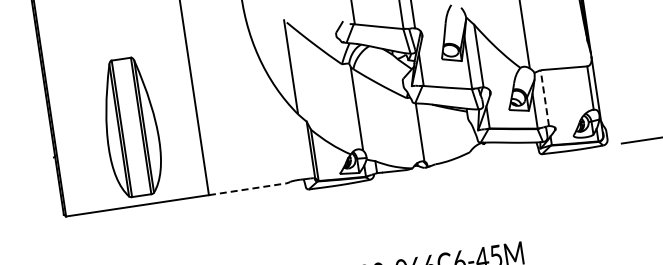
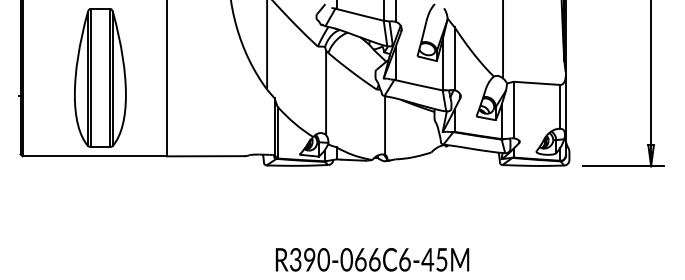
line: (544, 97) -> (513, 109), dashed -> solid
line: (247, 189) -> (205, 156), dashed -> solid

